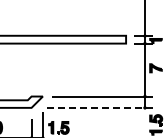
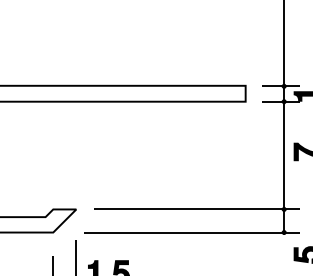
line: (99, 107) -> (191, 231), dashed -> solid

